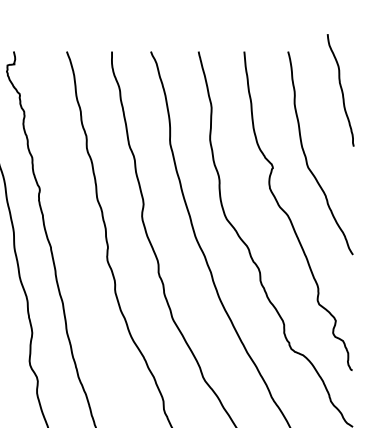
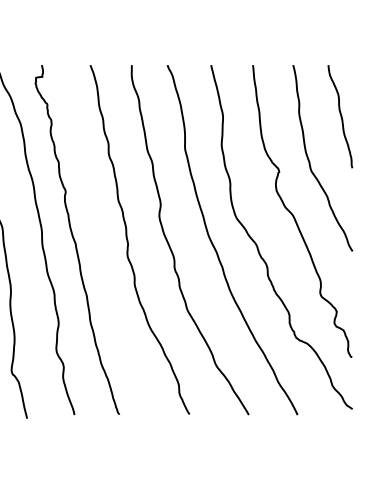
curve: (340, 90) -> (340, 116), moved

